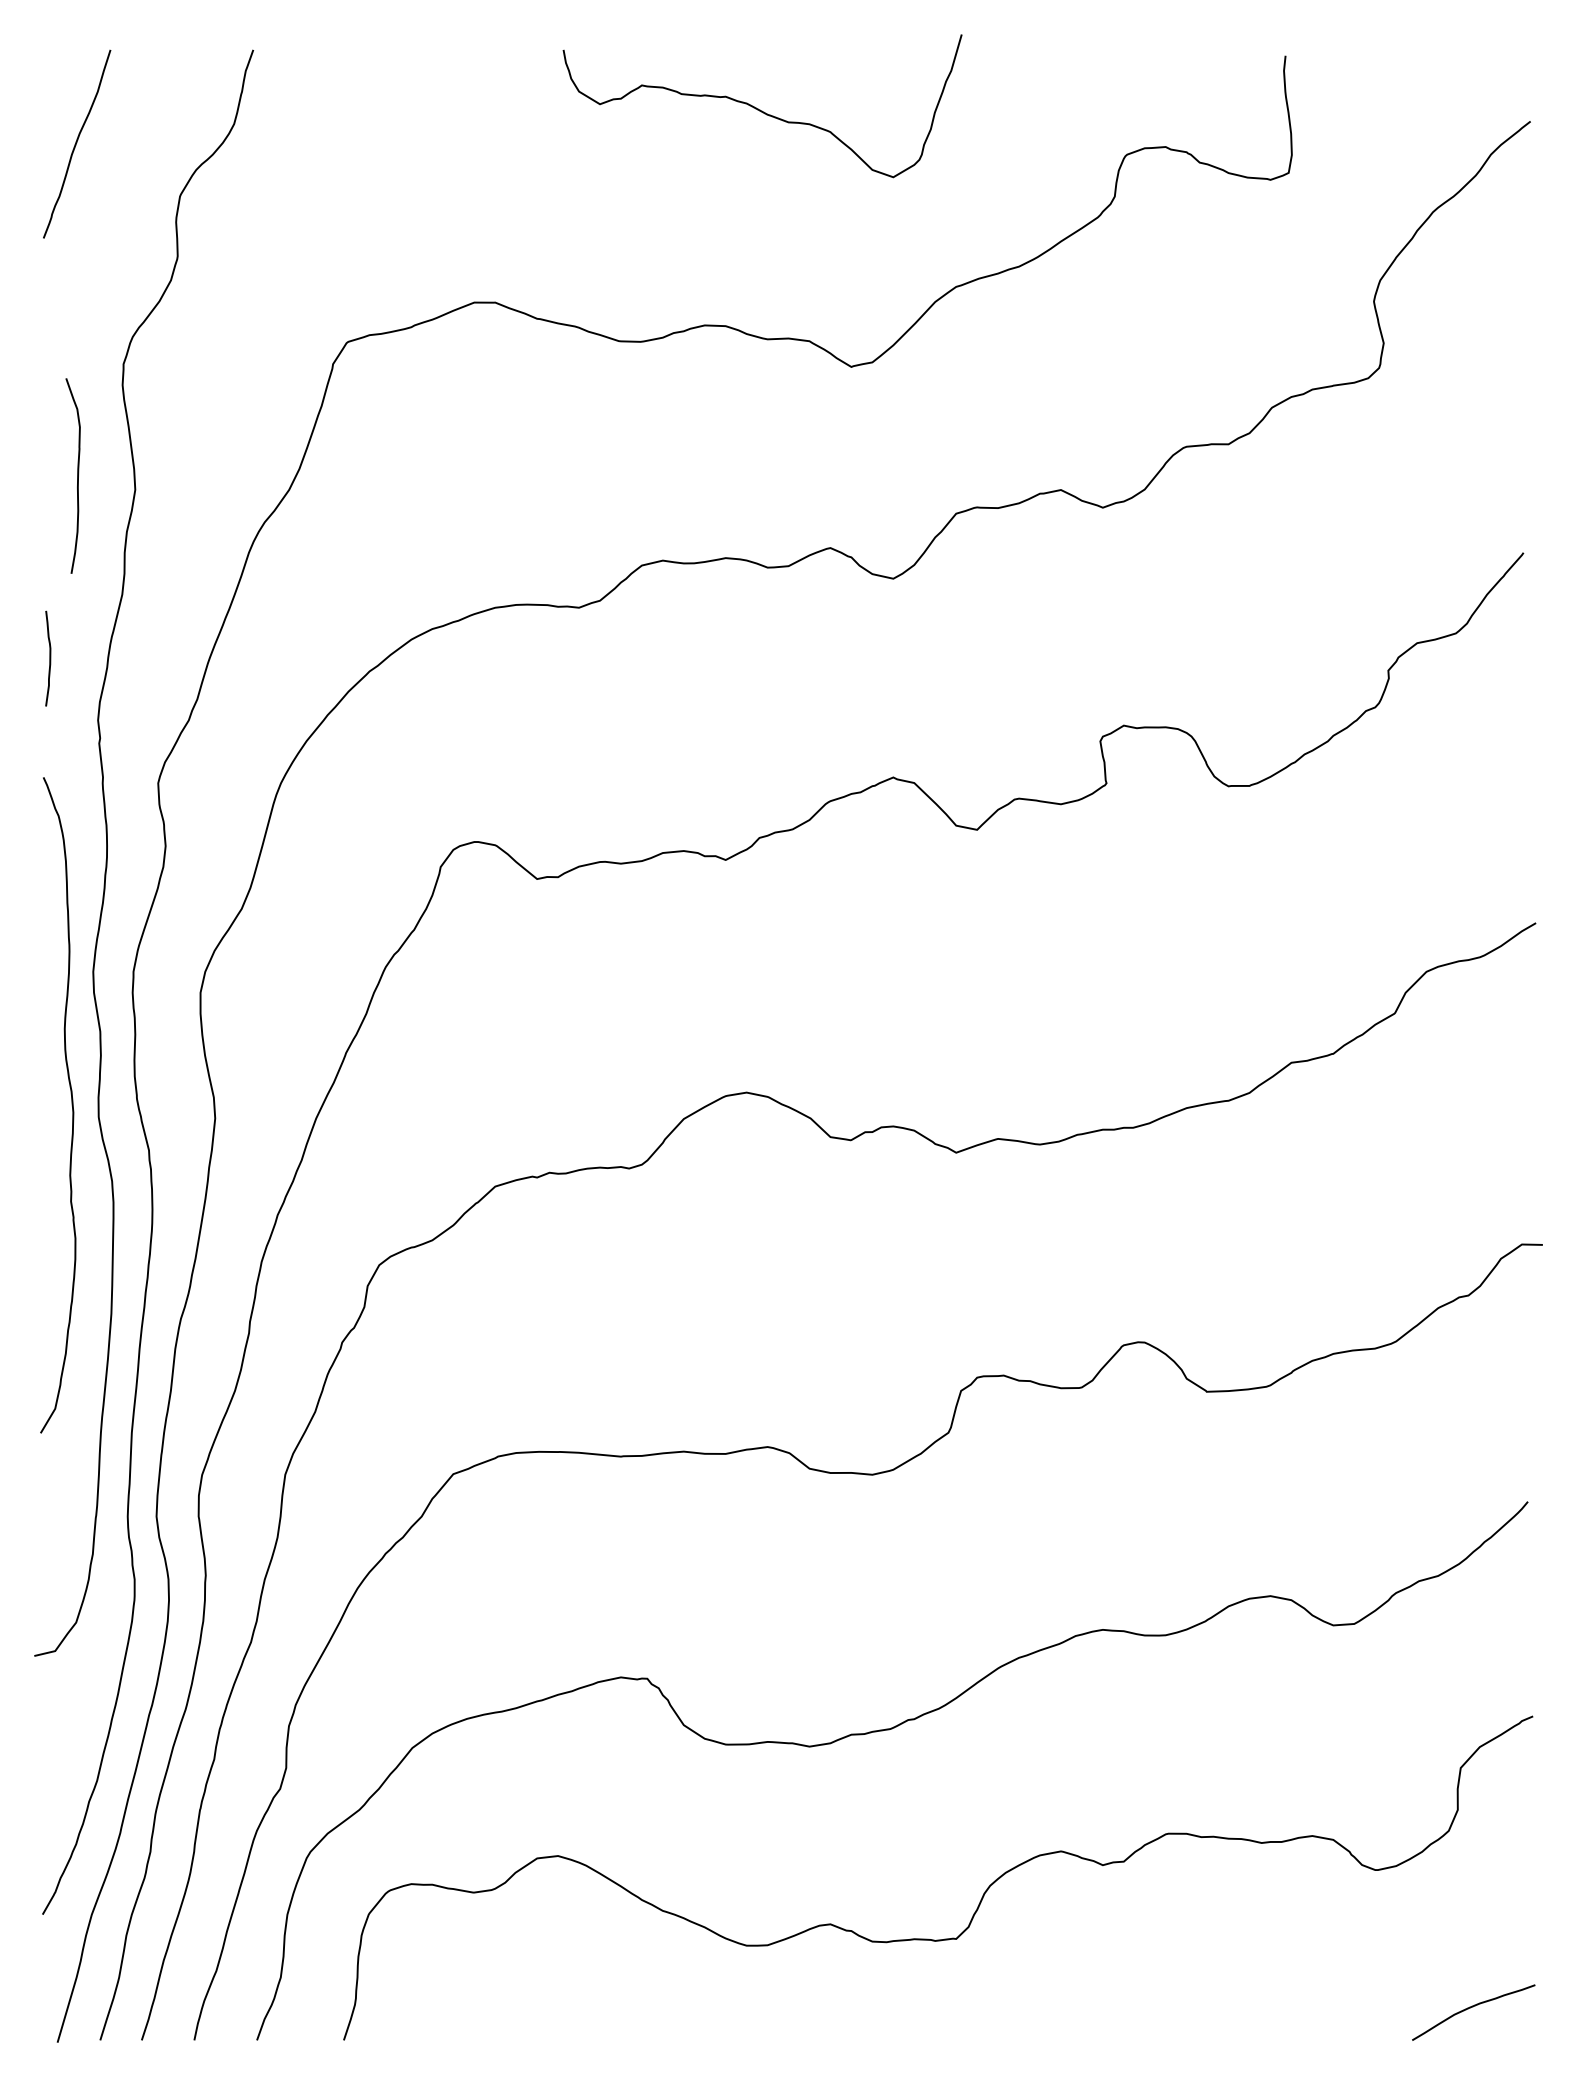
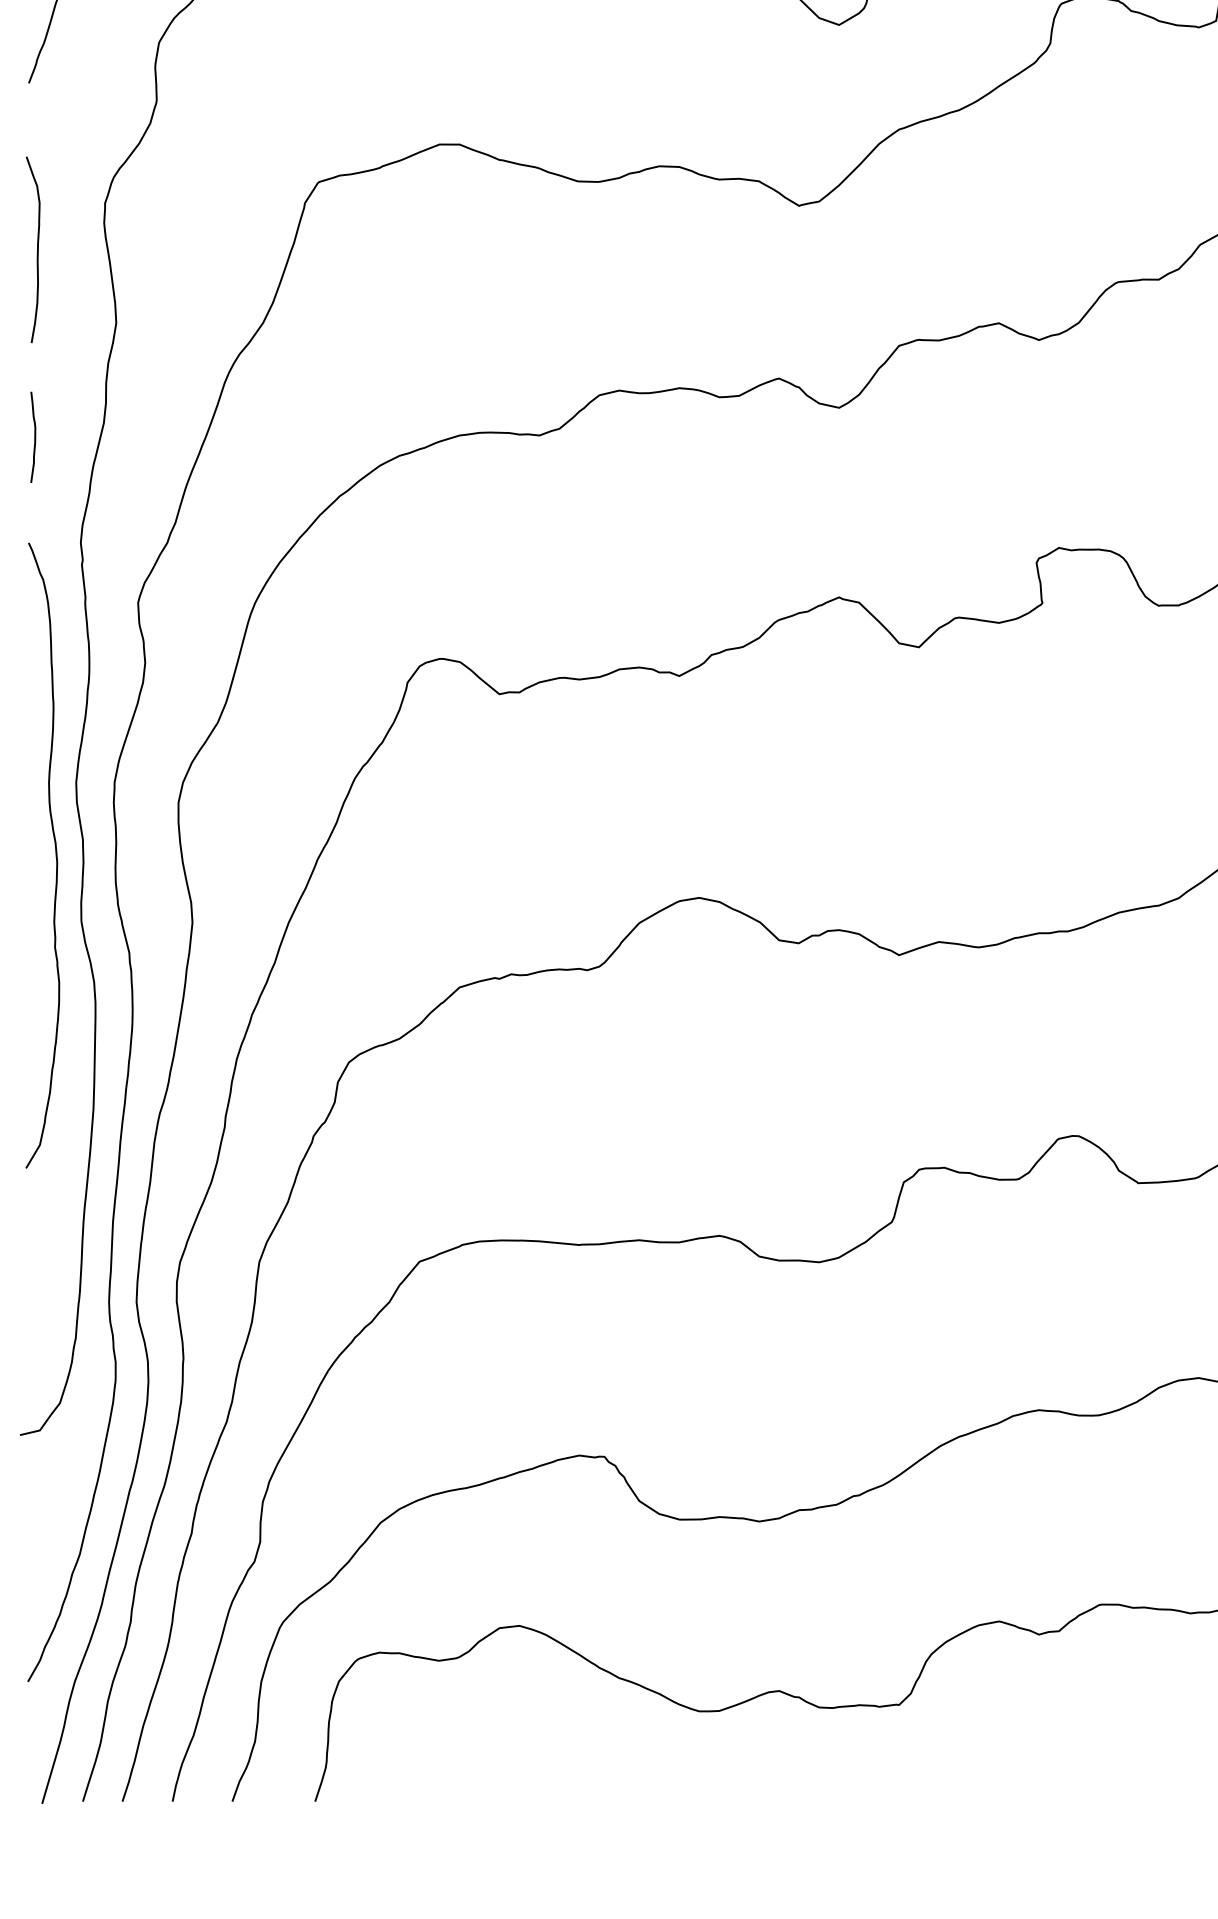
curve: (77, 475) -> (37, 249), moved
curve: (49, 658) -> (34, 437), moved
curve: (71, 1105) -> (55, 855), moved

